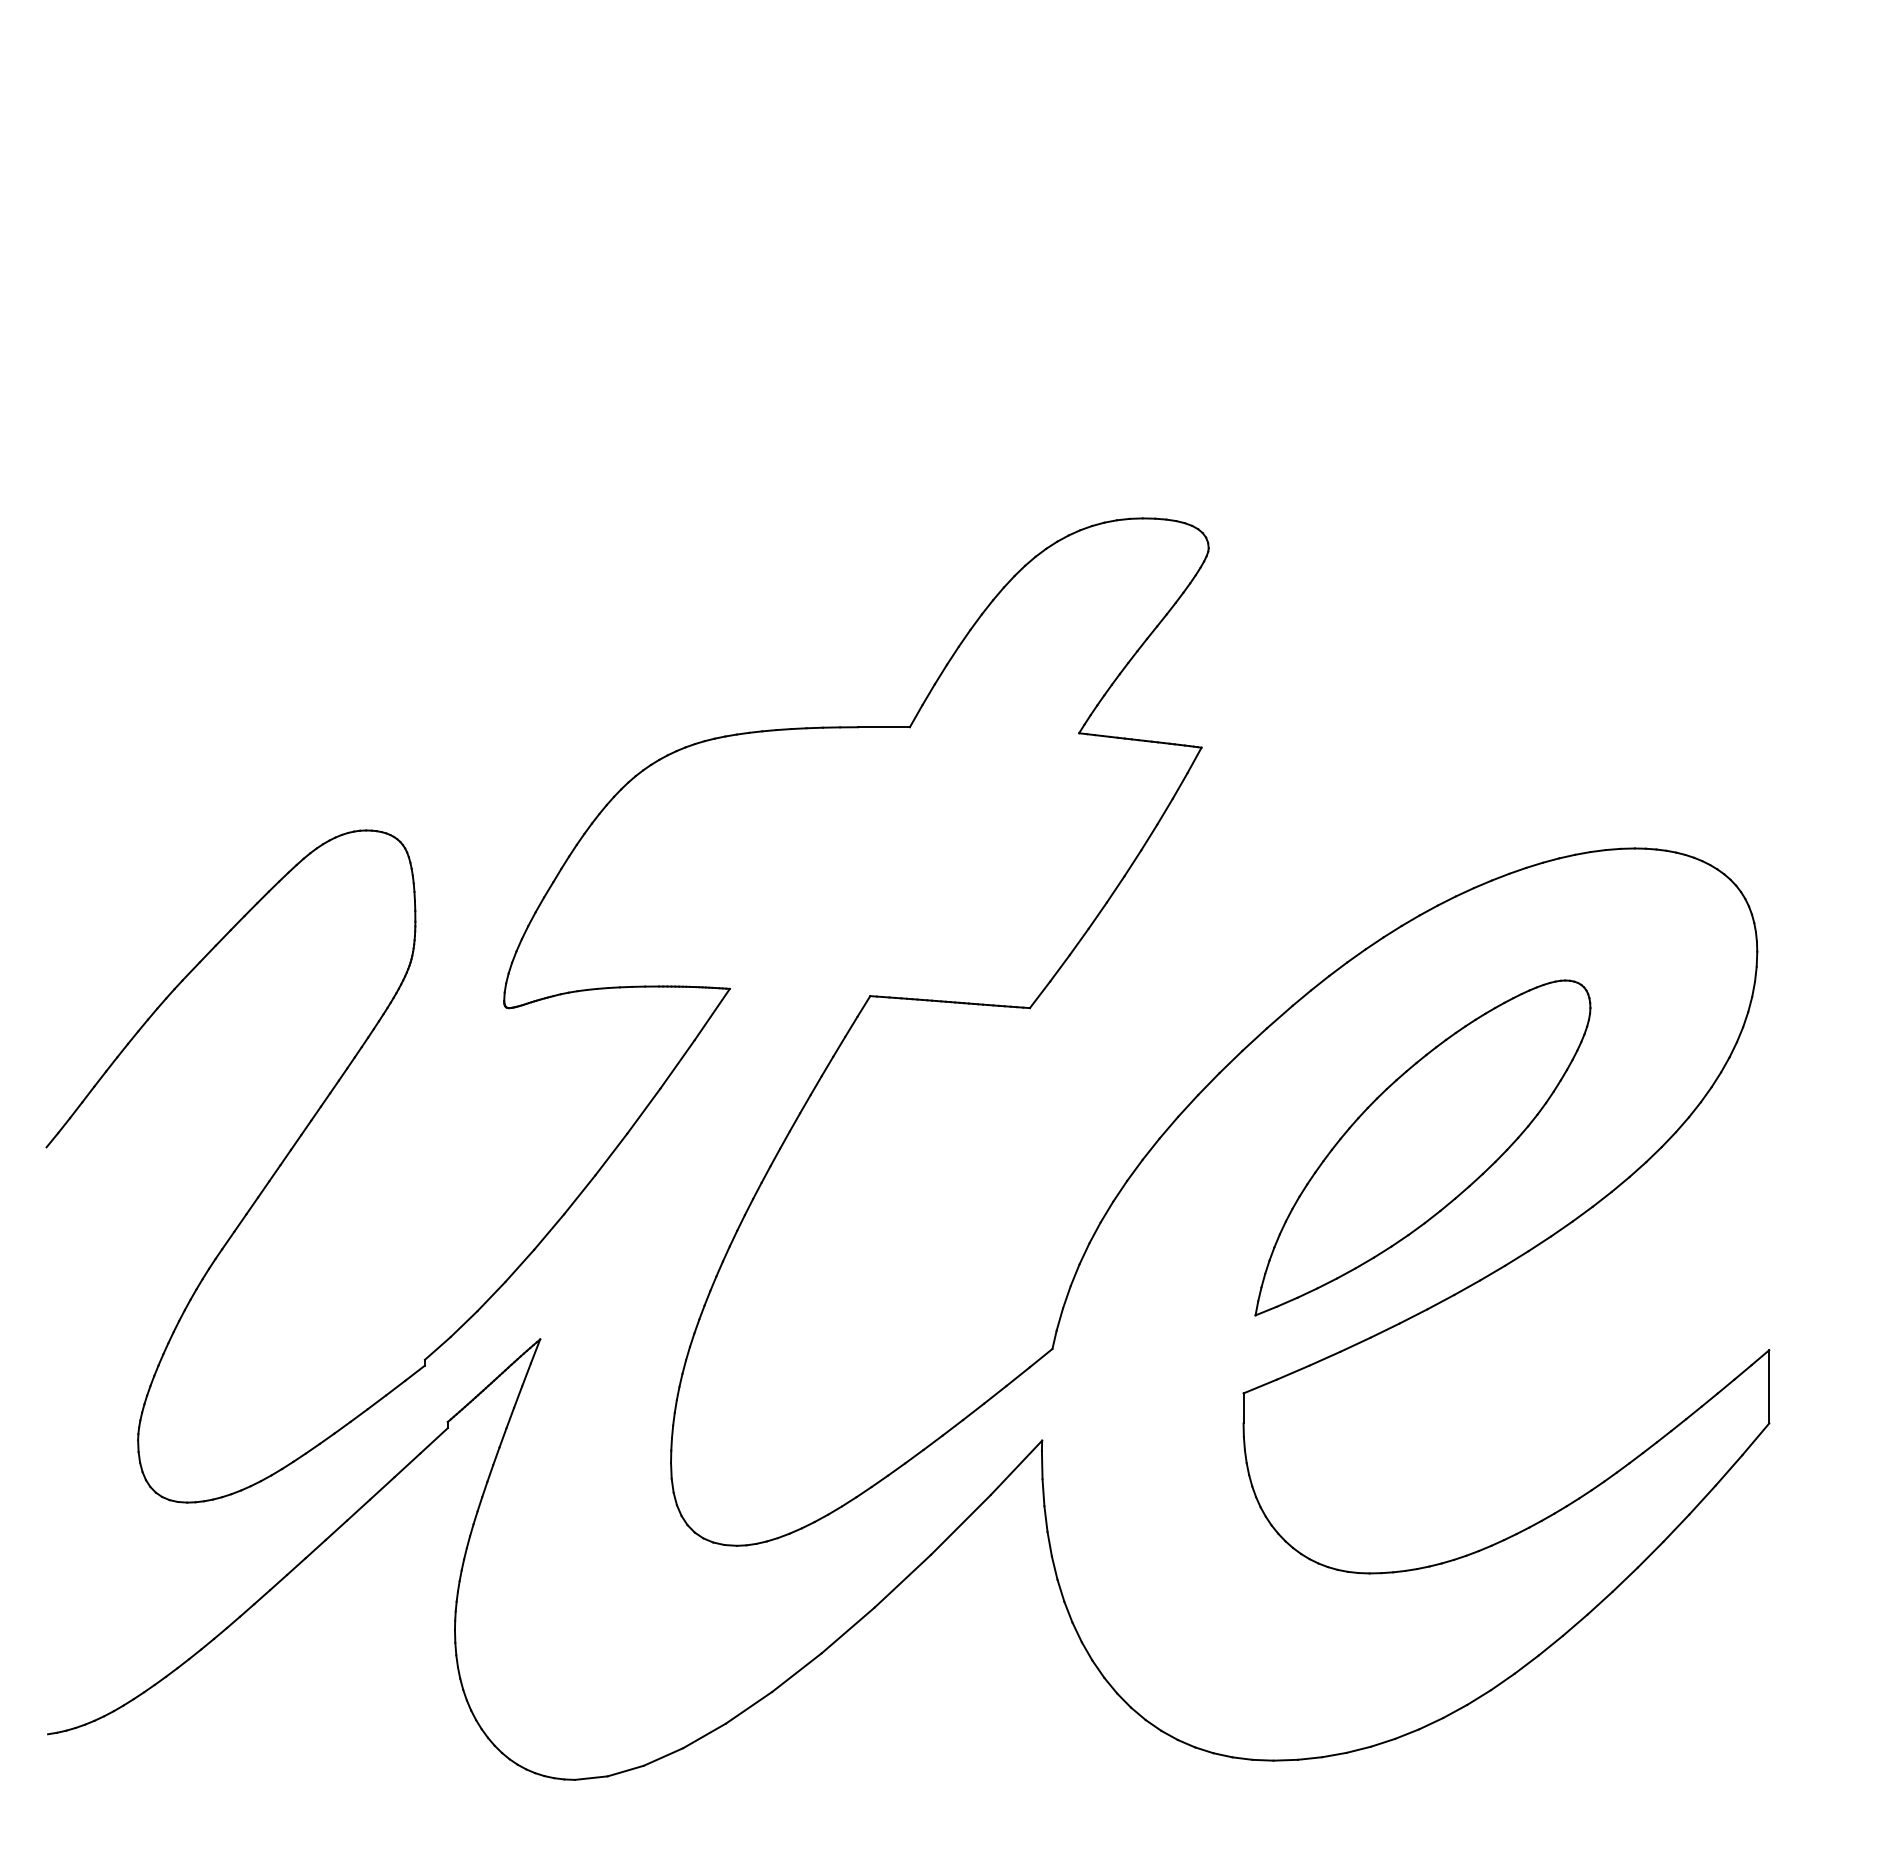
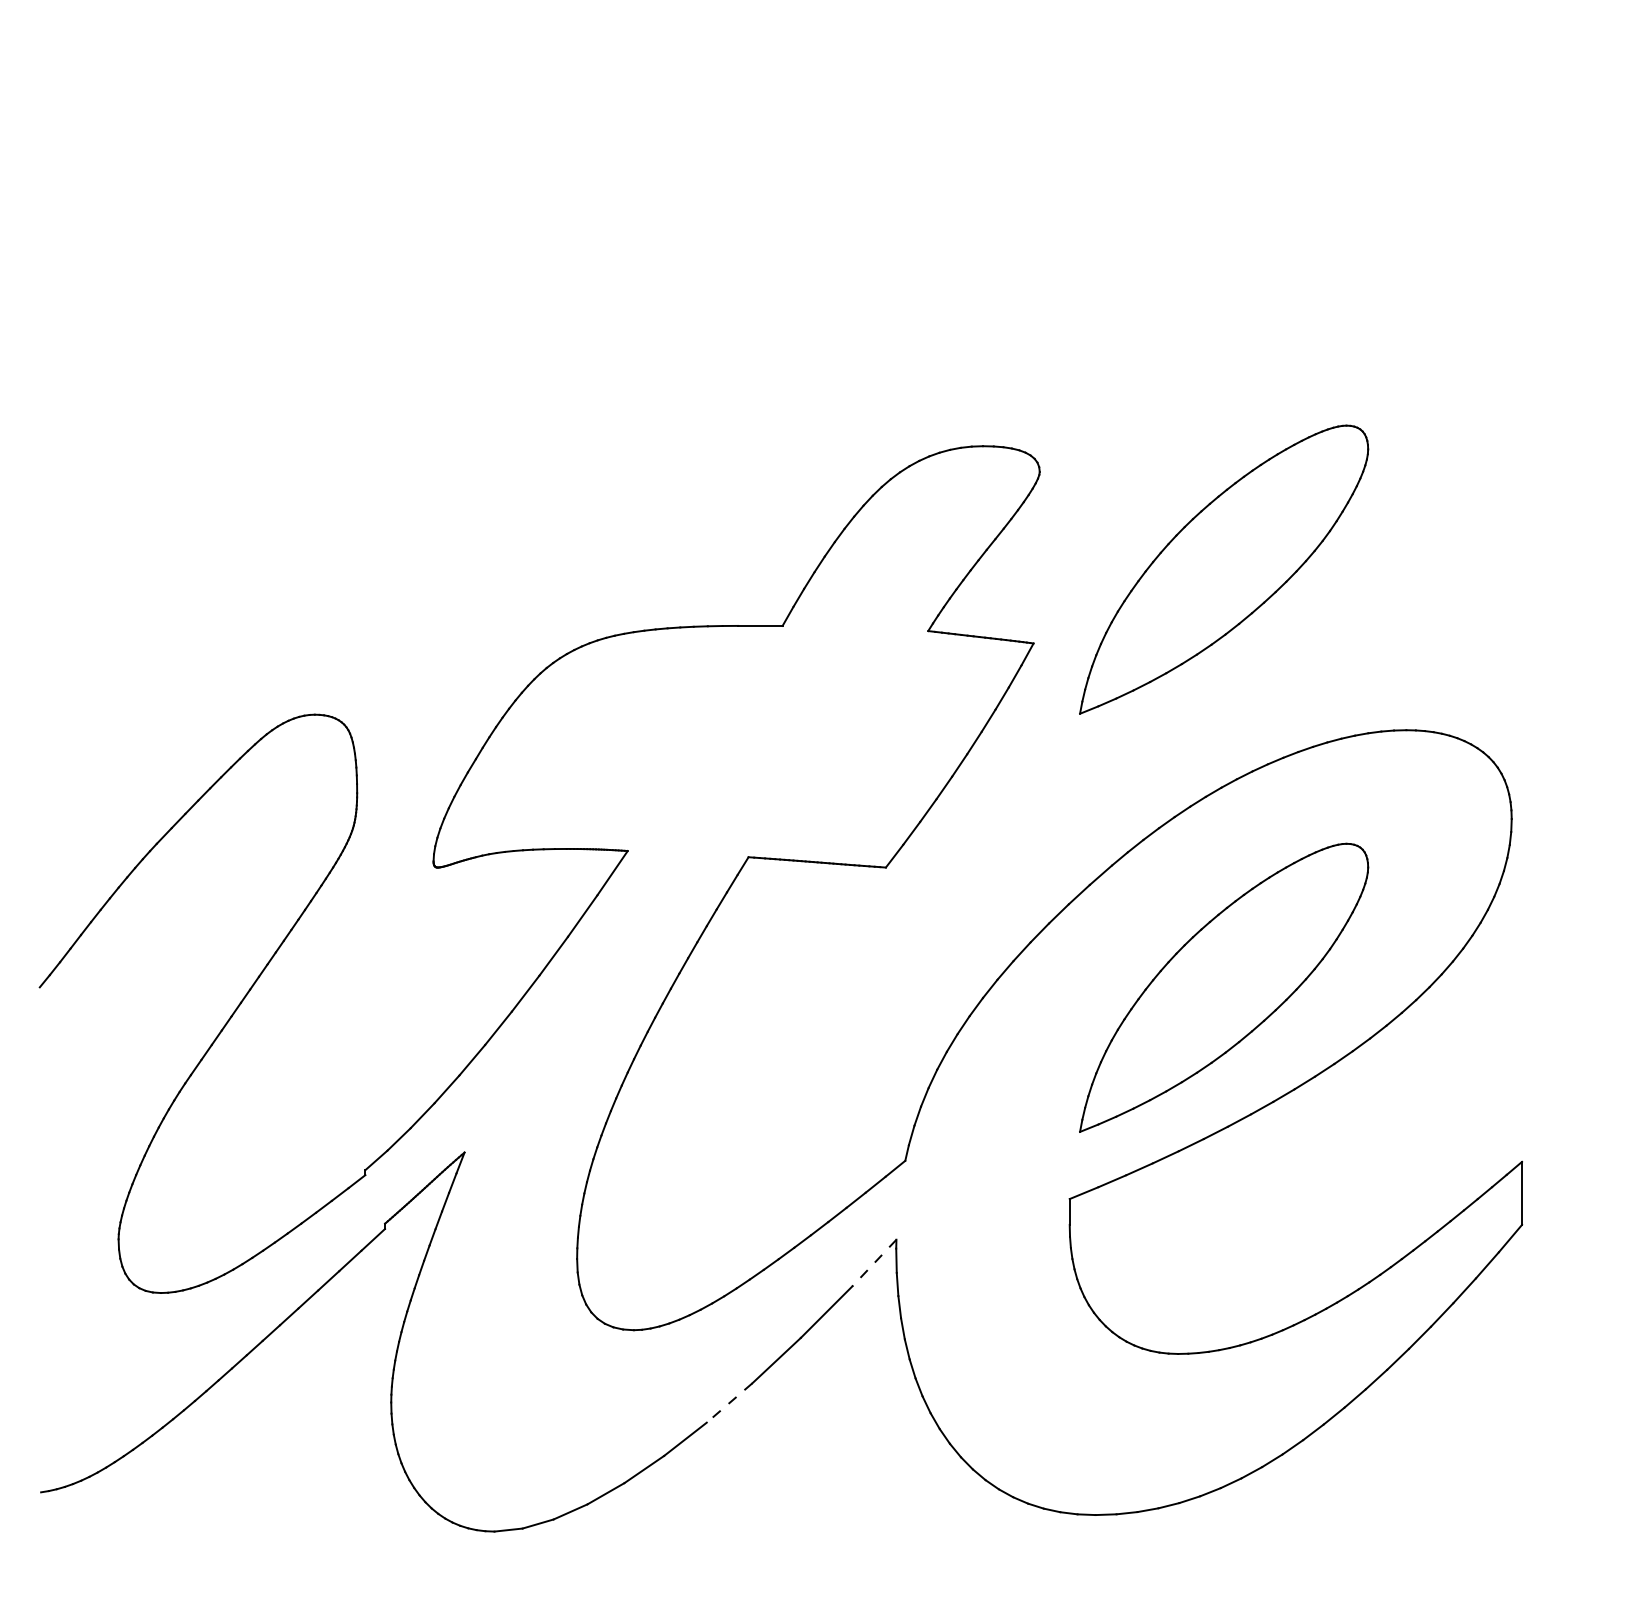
part: (1422, 661) -> (1223, 569), added
line: (1016, 1468) -> (874, 1263), solid -> dashed
line: (848, 1630) -> (729, 1403), solid -> dashed

